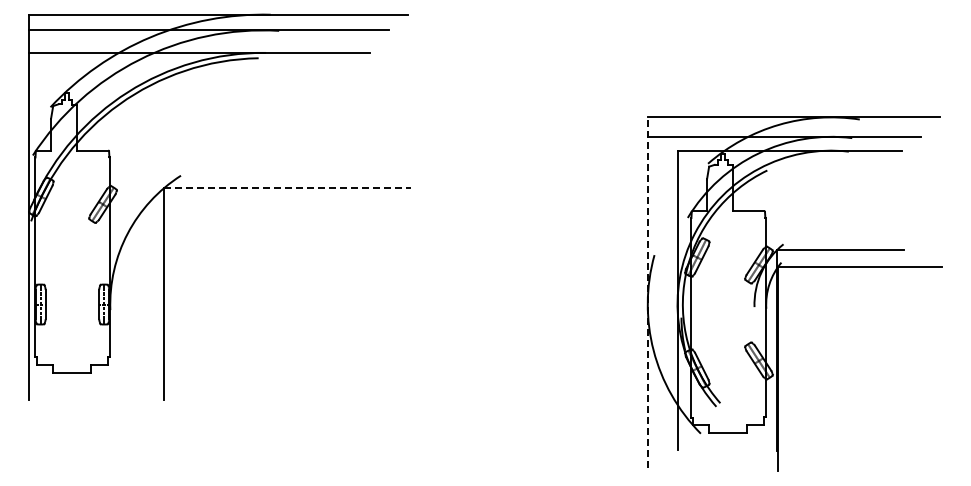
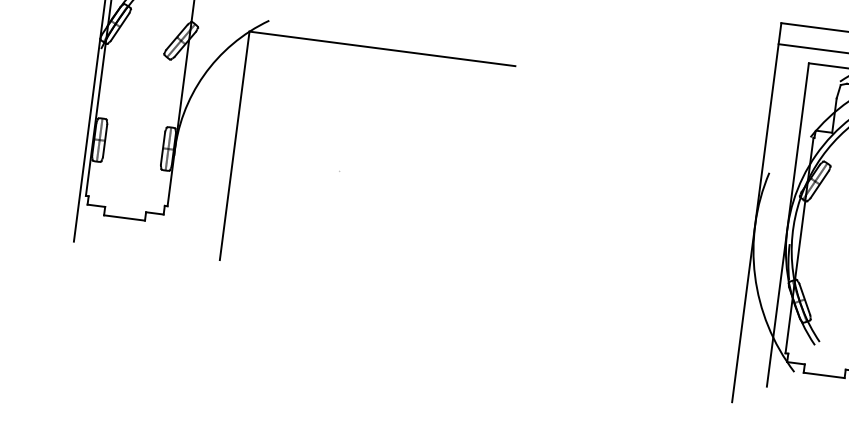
line: (287, 188) -> (382, 49), dashed -> solid
line: (647, 292) -> (756, 212), dashed -> solid

